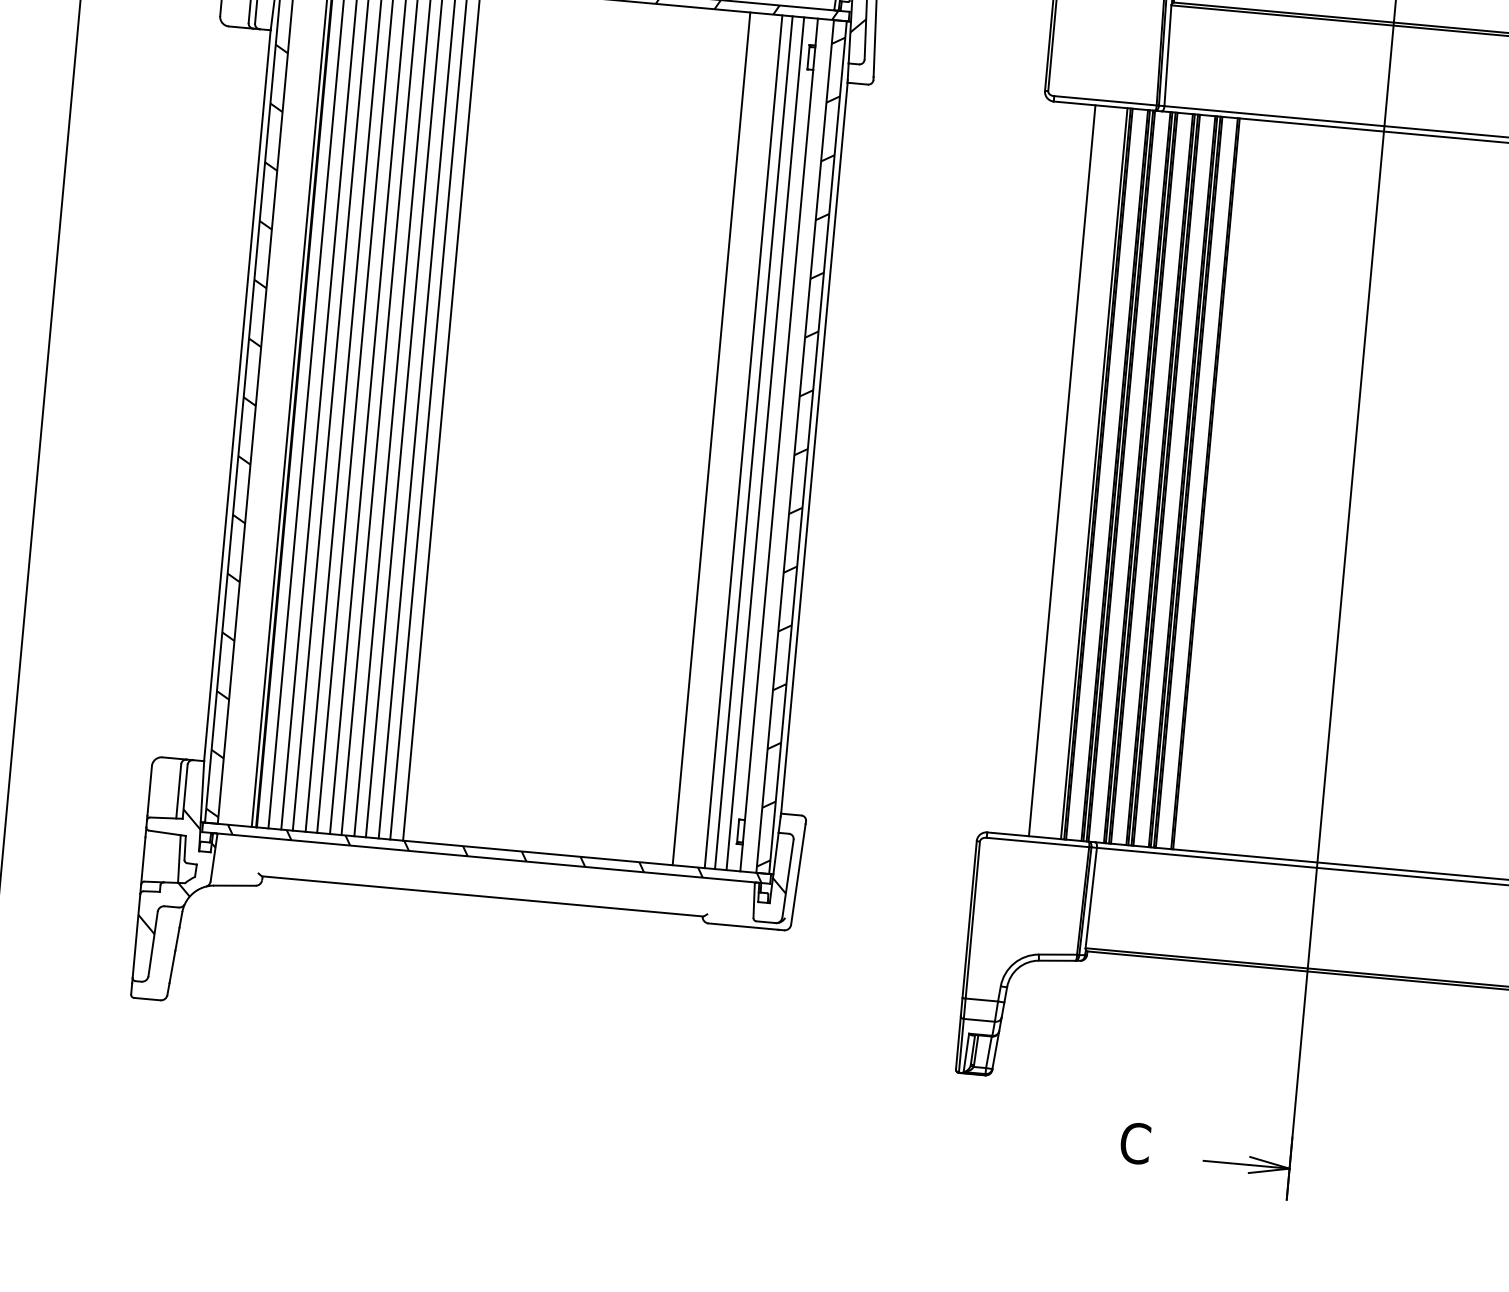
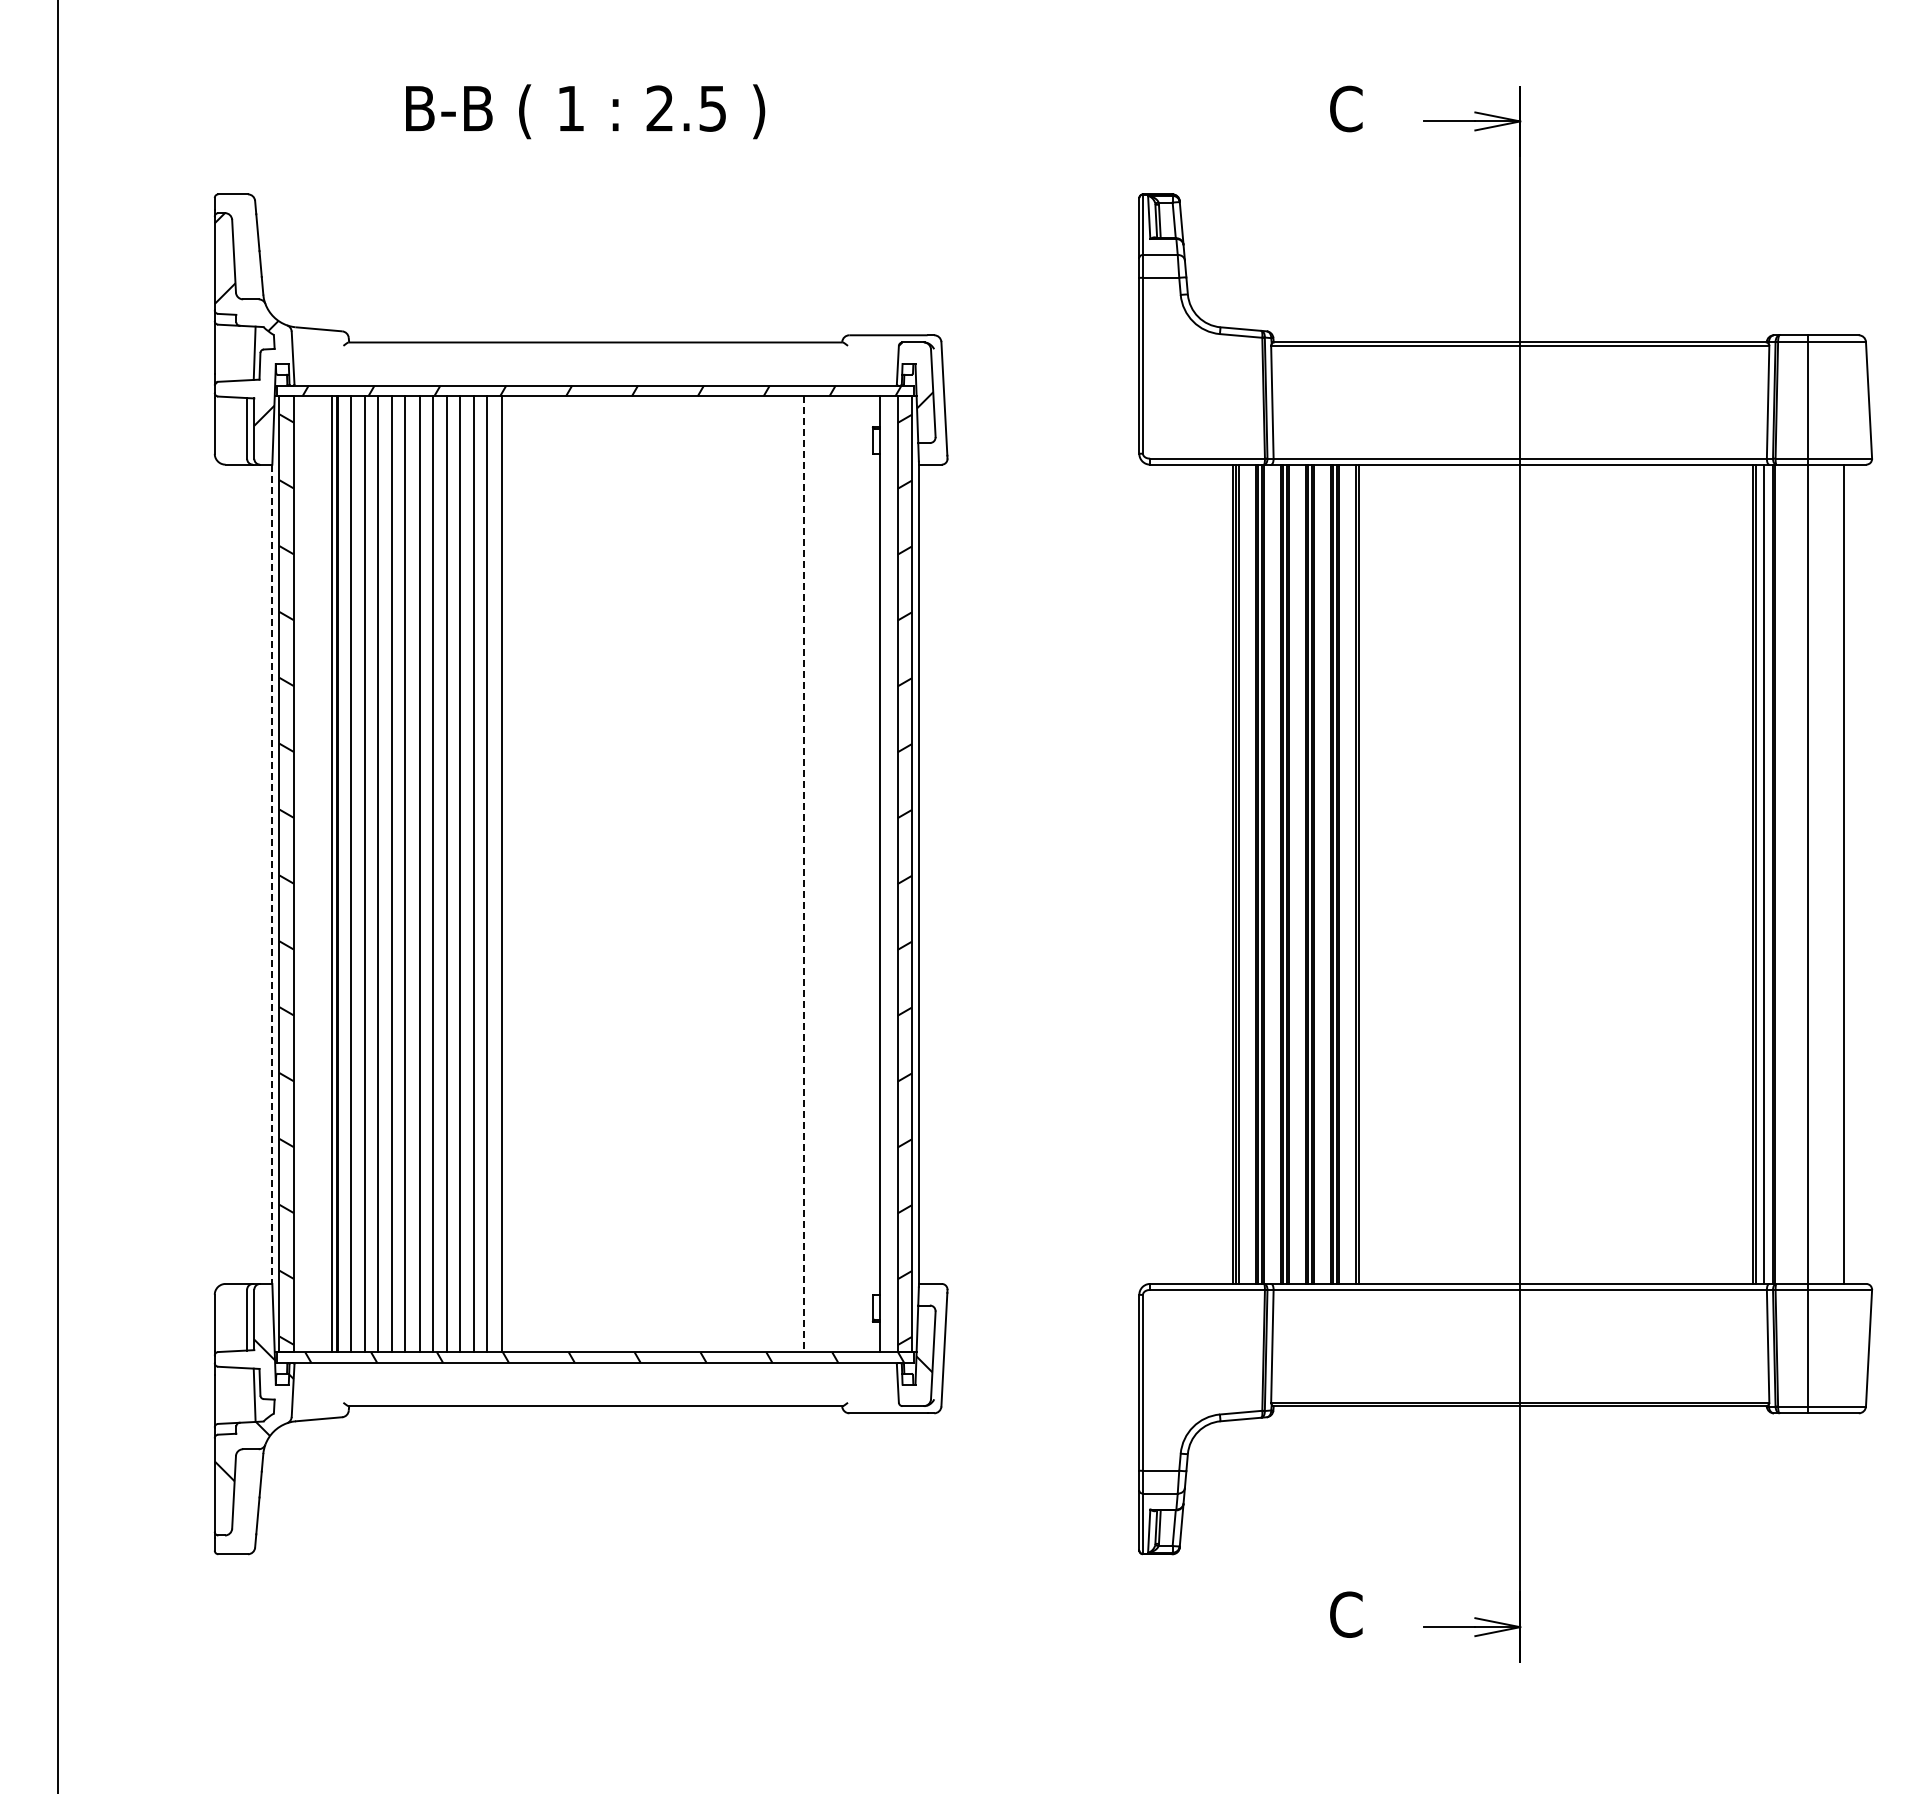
line: (237, 395) -> (272, 874), solid -> dashed
line: (711, 439) -> (803, 874), solid -> dashed
line: (743, 441) -> (839, 874), removed
line: (754, 442) -> (851, 874), removed
line: (765, 443) -> (864, 874), removed
line: (1061, 470) -> (1196, 873), removed

